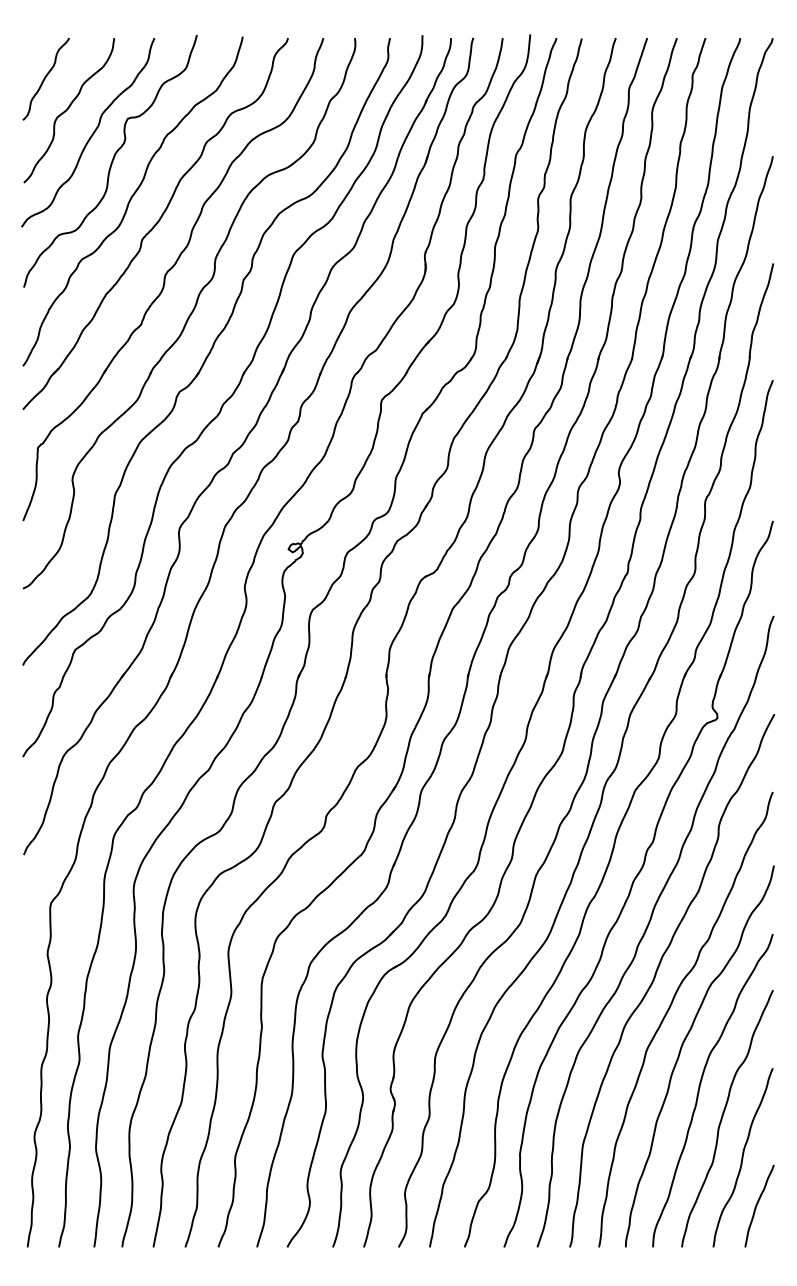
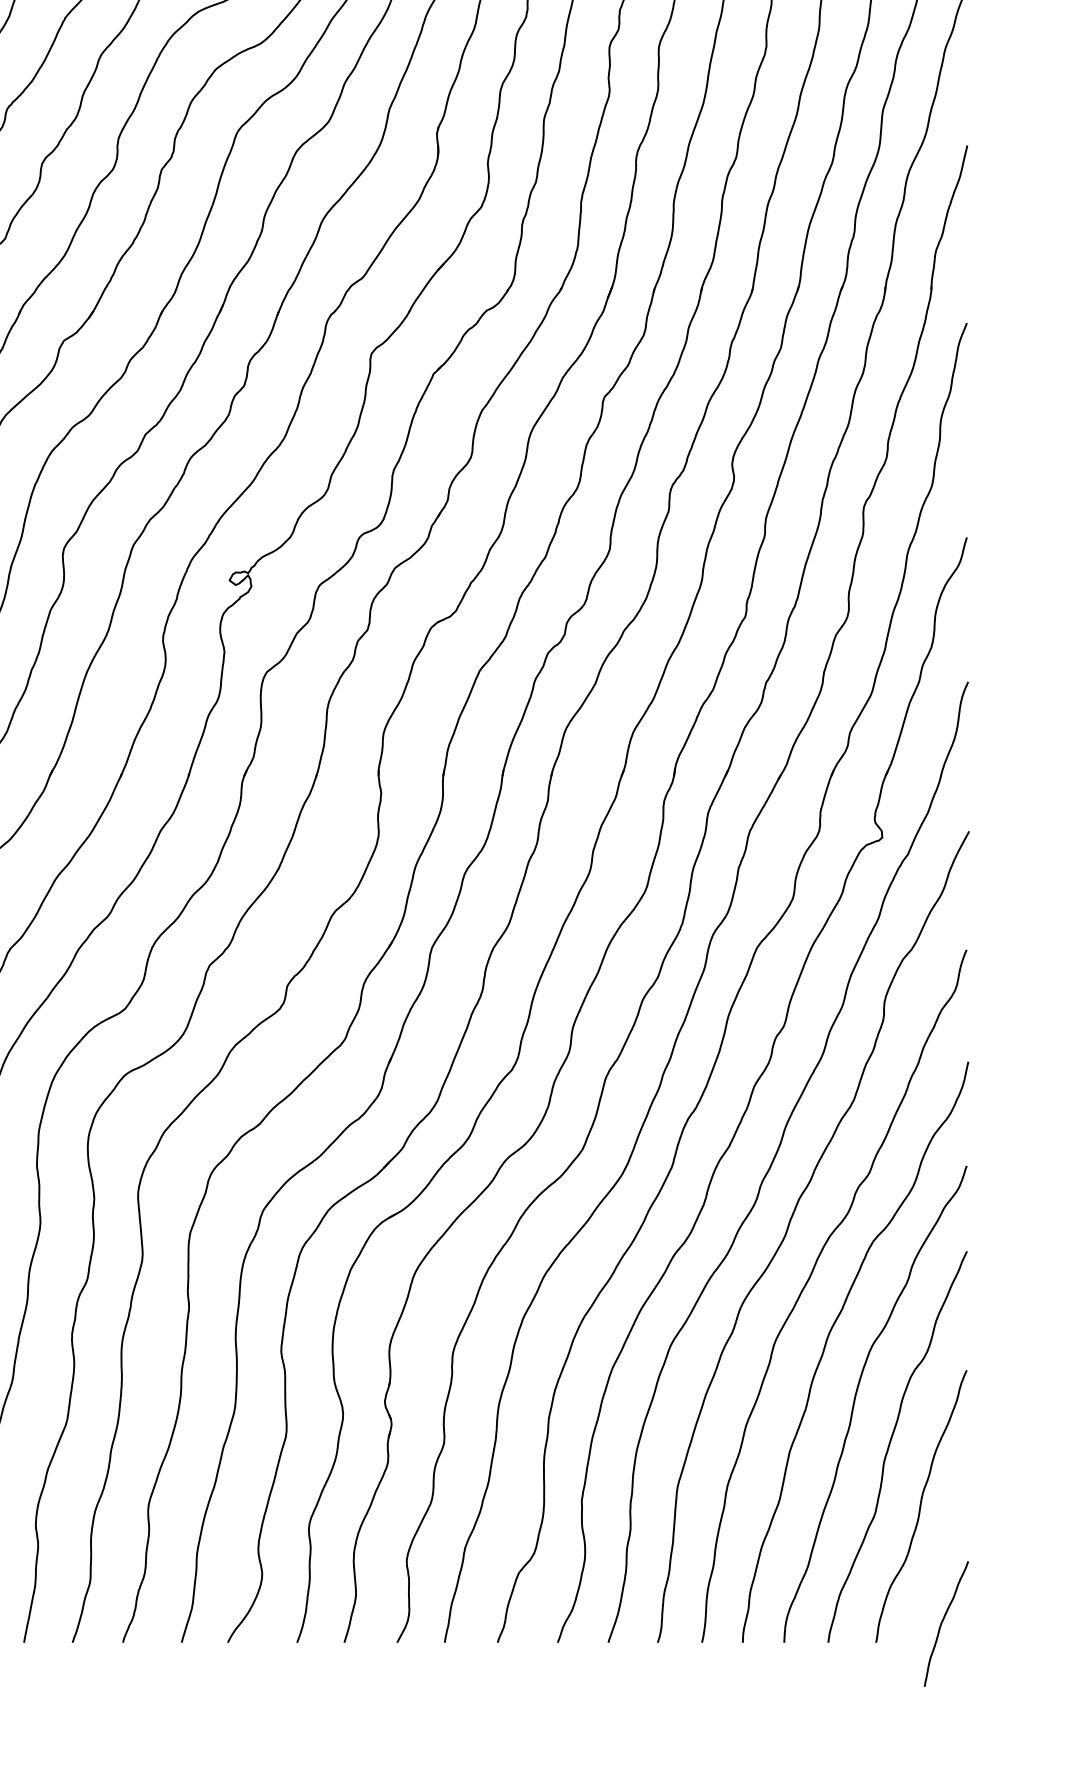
curve: (757, 1205) -> (943, 1623), moved

